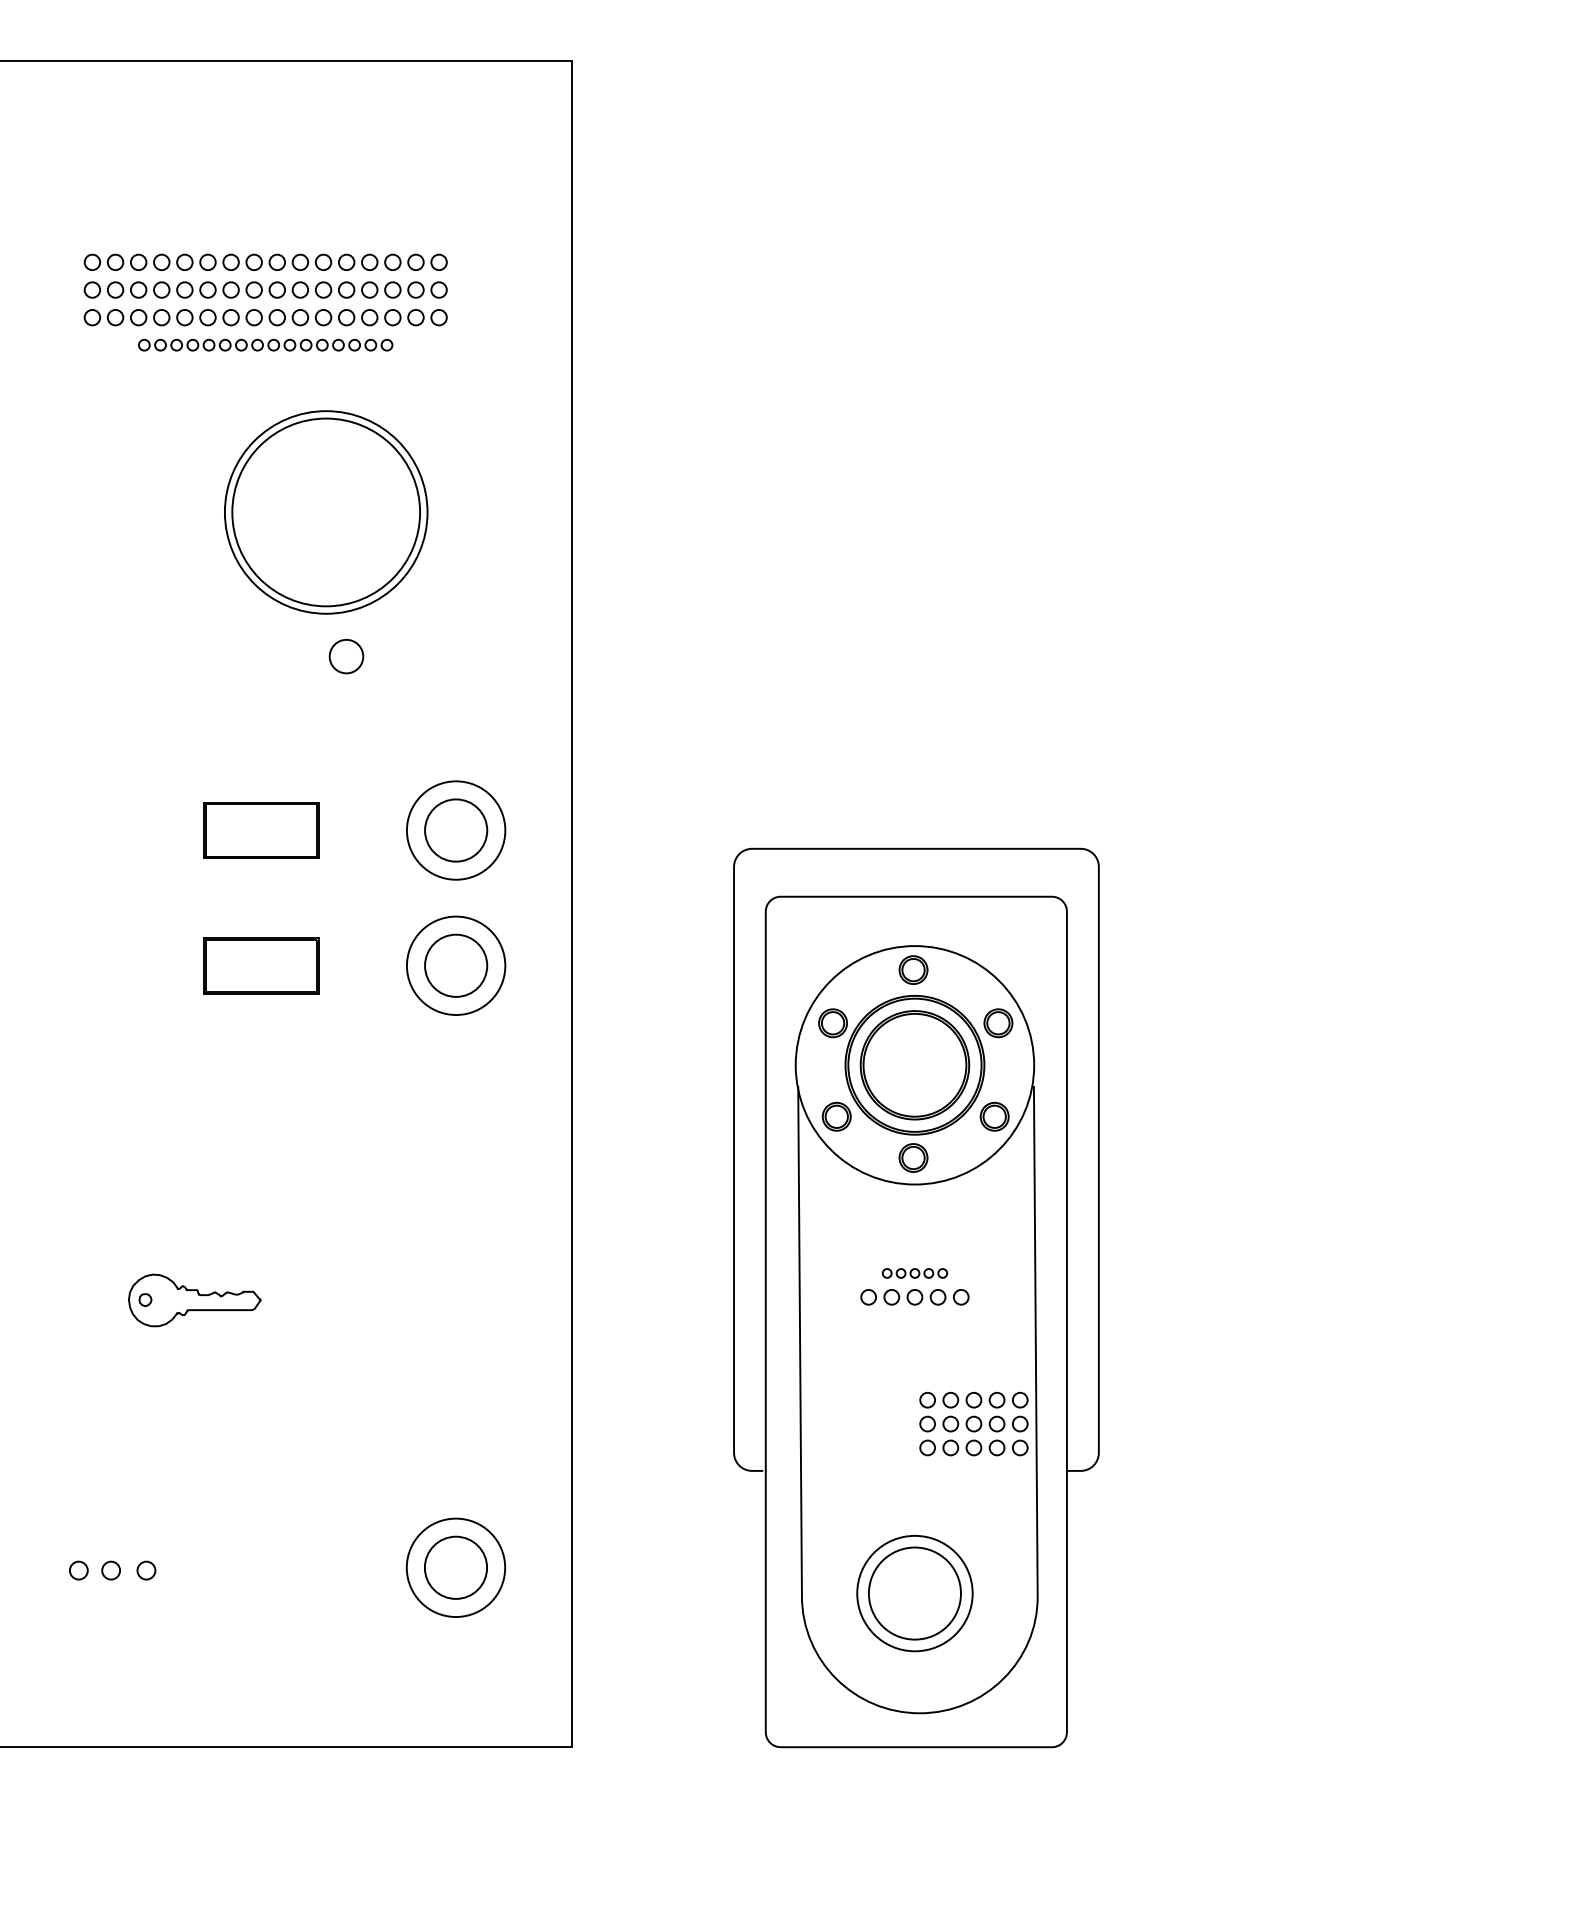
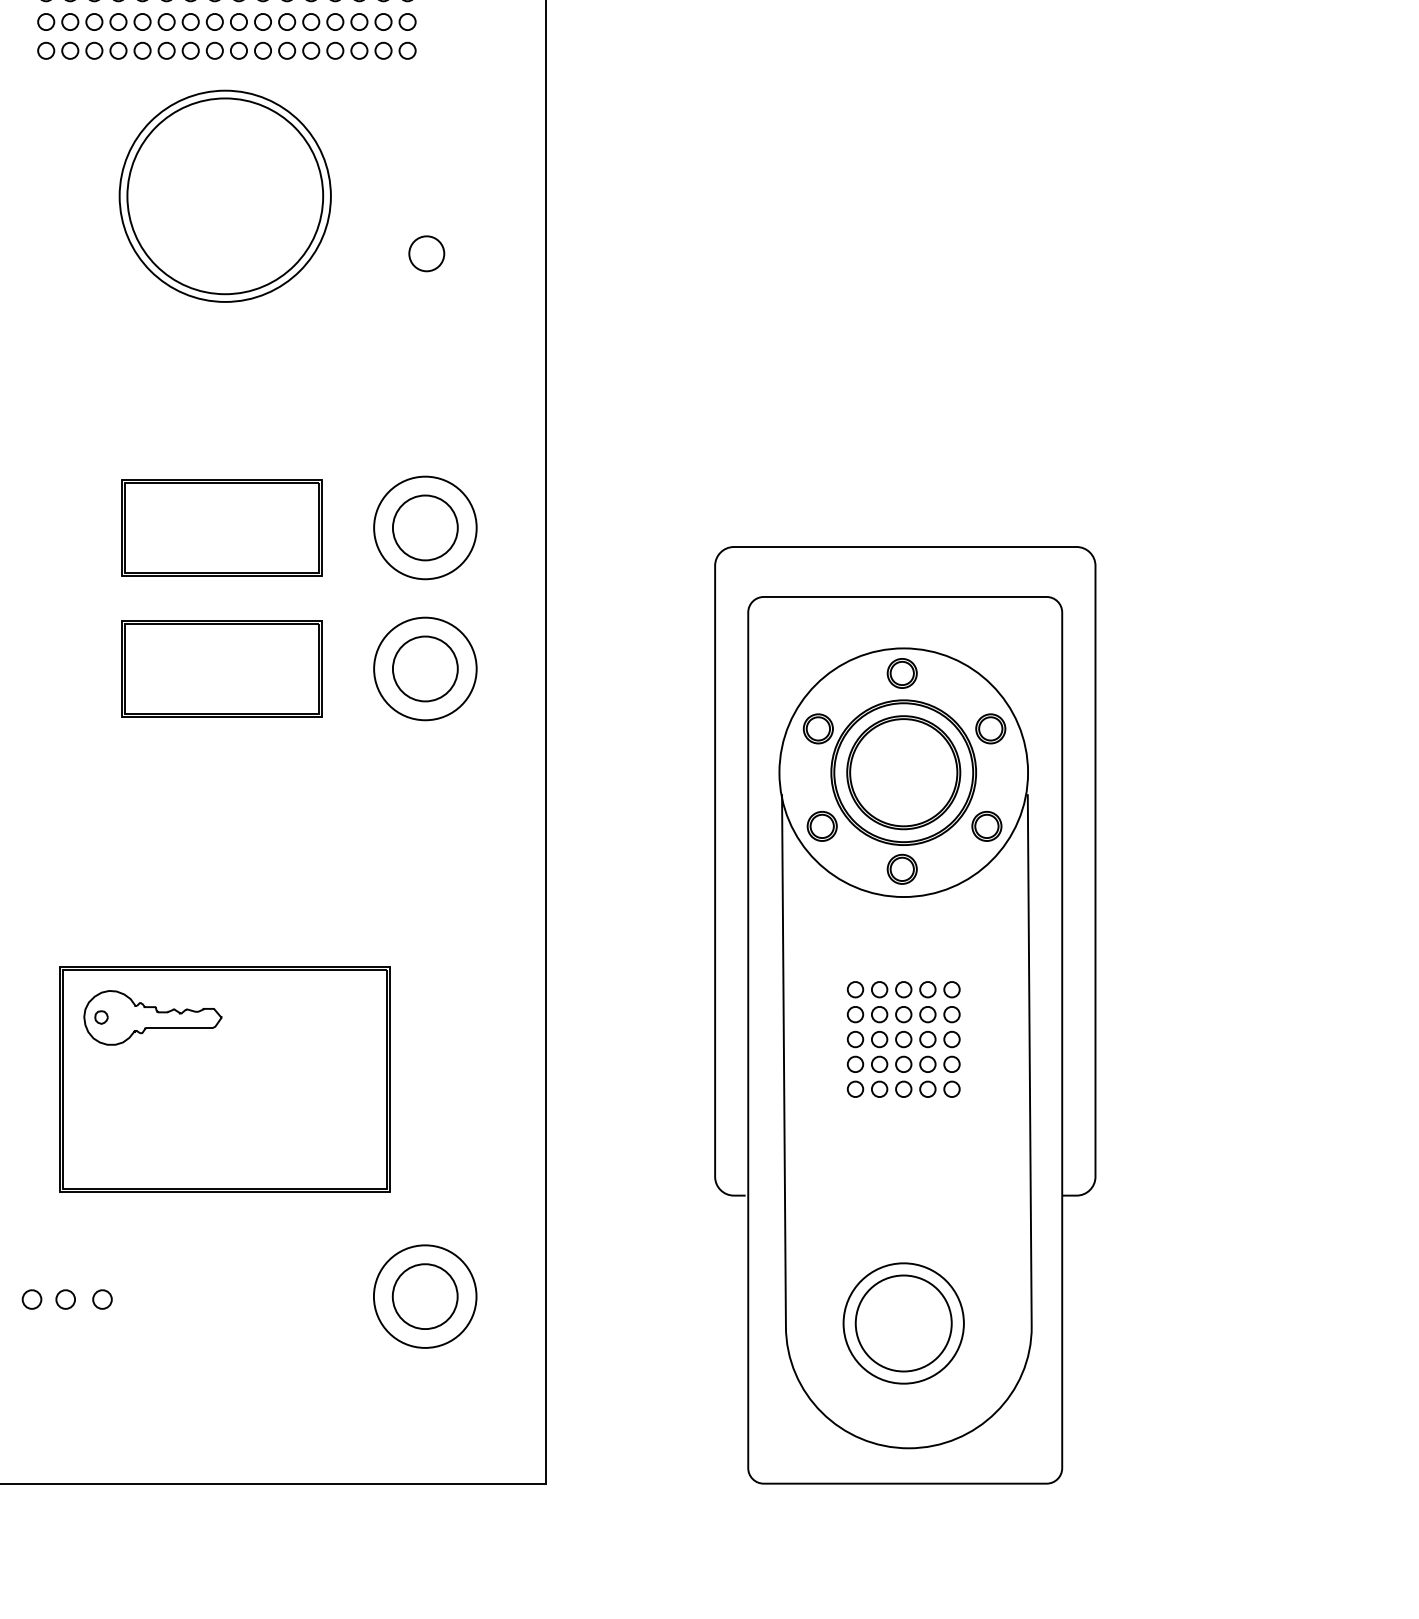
part: (265, 344) -> (226, 21), size x1.43
part: (265, 372) -> (226, 50), added
part: (326, 512) -> (225, 196), moved
part: (346, 656) -> (426, 253), moved
part: (261, 830) -> (222, 527), size x1.67
part: (261, 965) -> (222, 668), size x1.67
part: (914, 1273) -> (903, 989), size x1.67
part: (263, 1359) -> (224, 1079), added
part: (973, 1424) -> (903, 1064), moved

